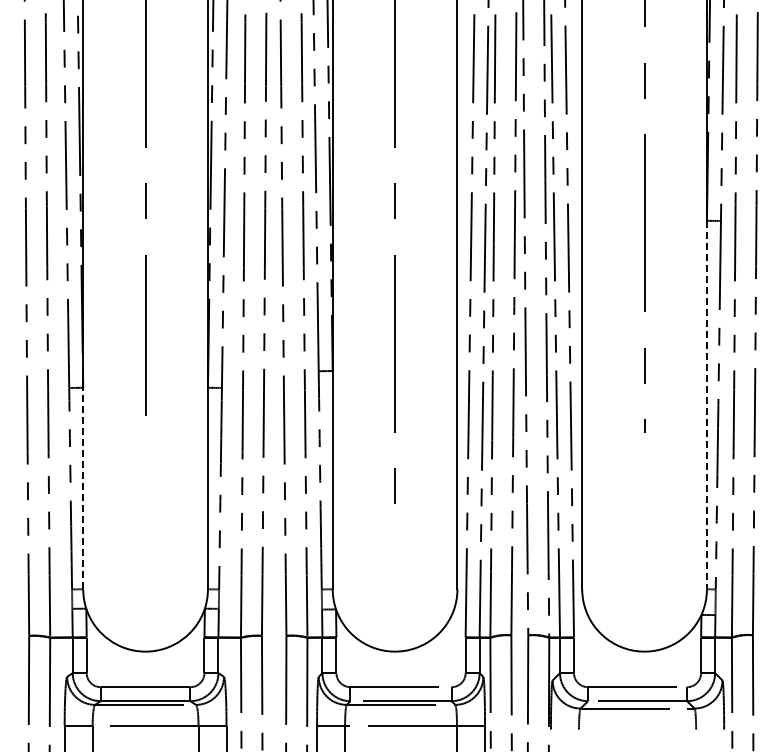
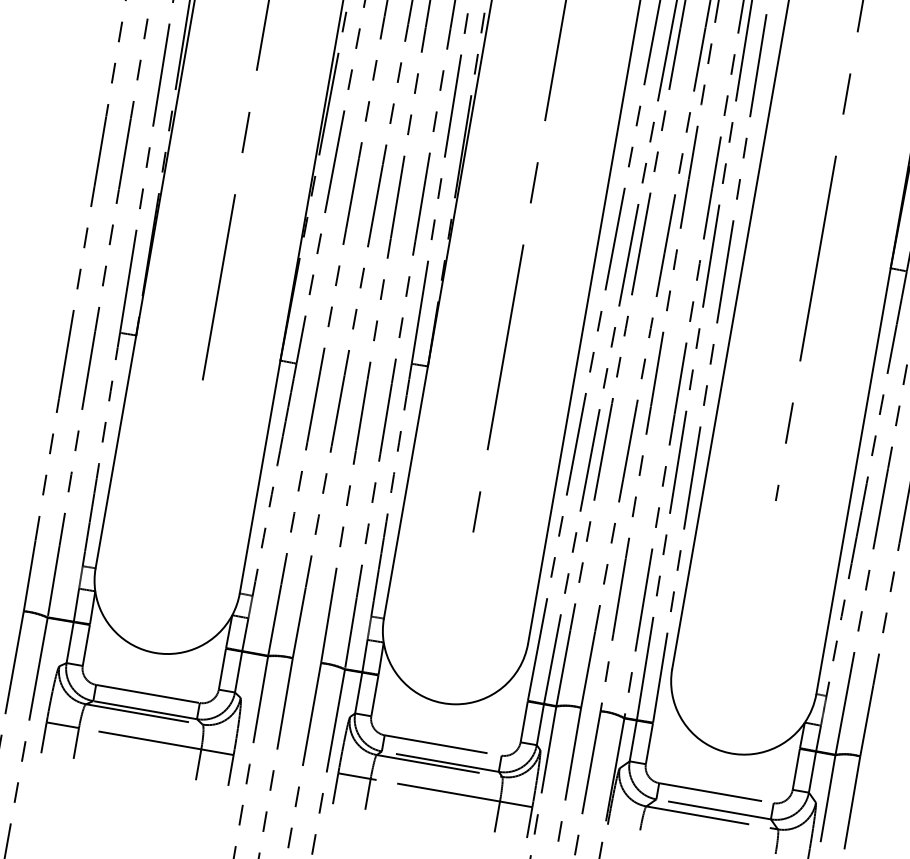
line: (706, 405) -> (852, 481), dashed -> solid
line: (83, 488) -> (116, 451), dashed -> solid

